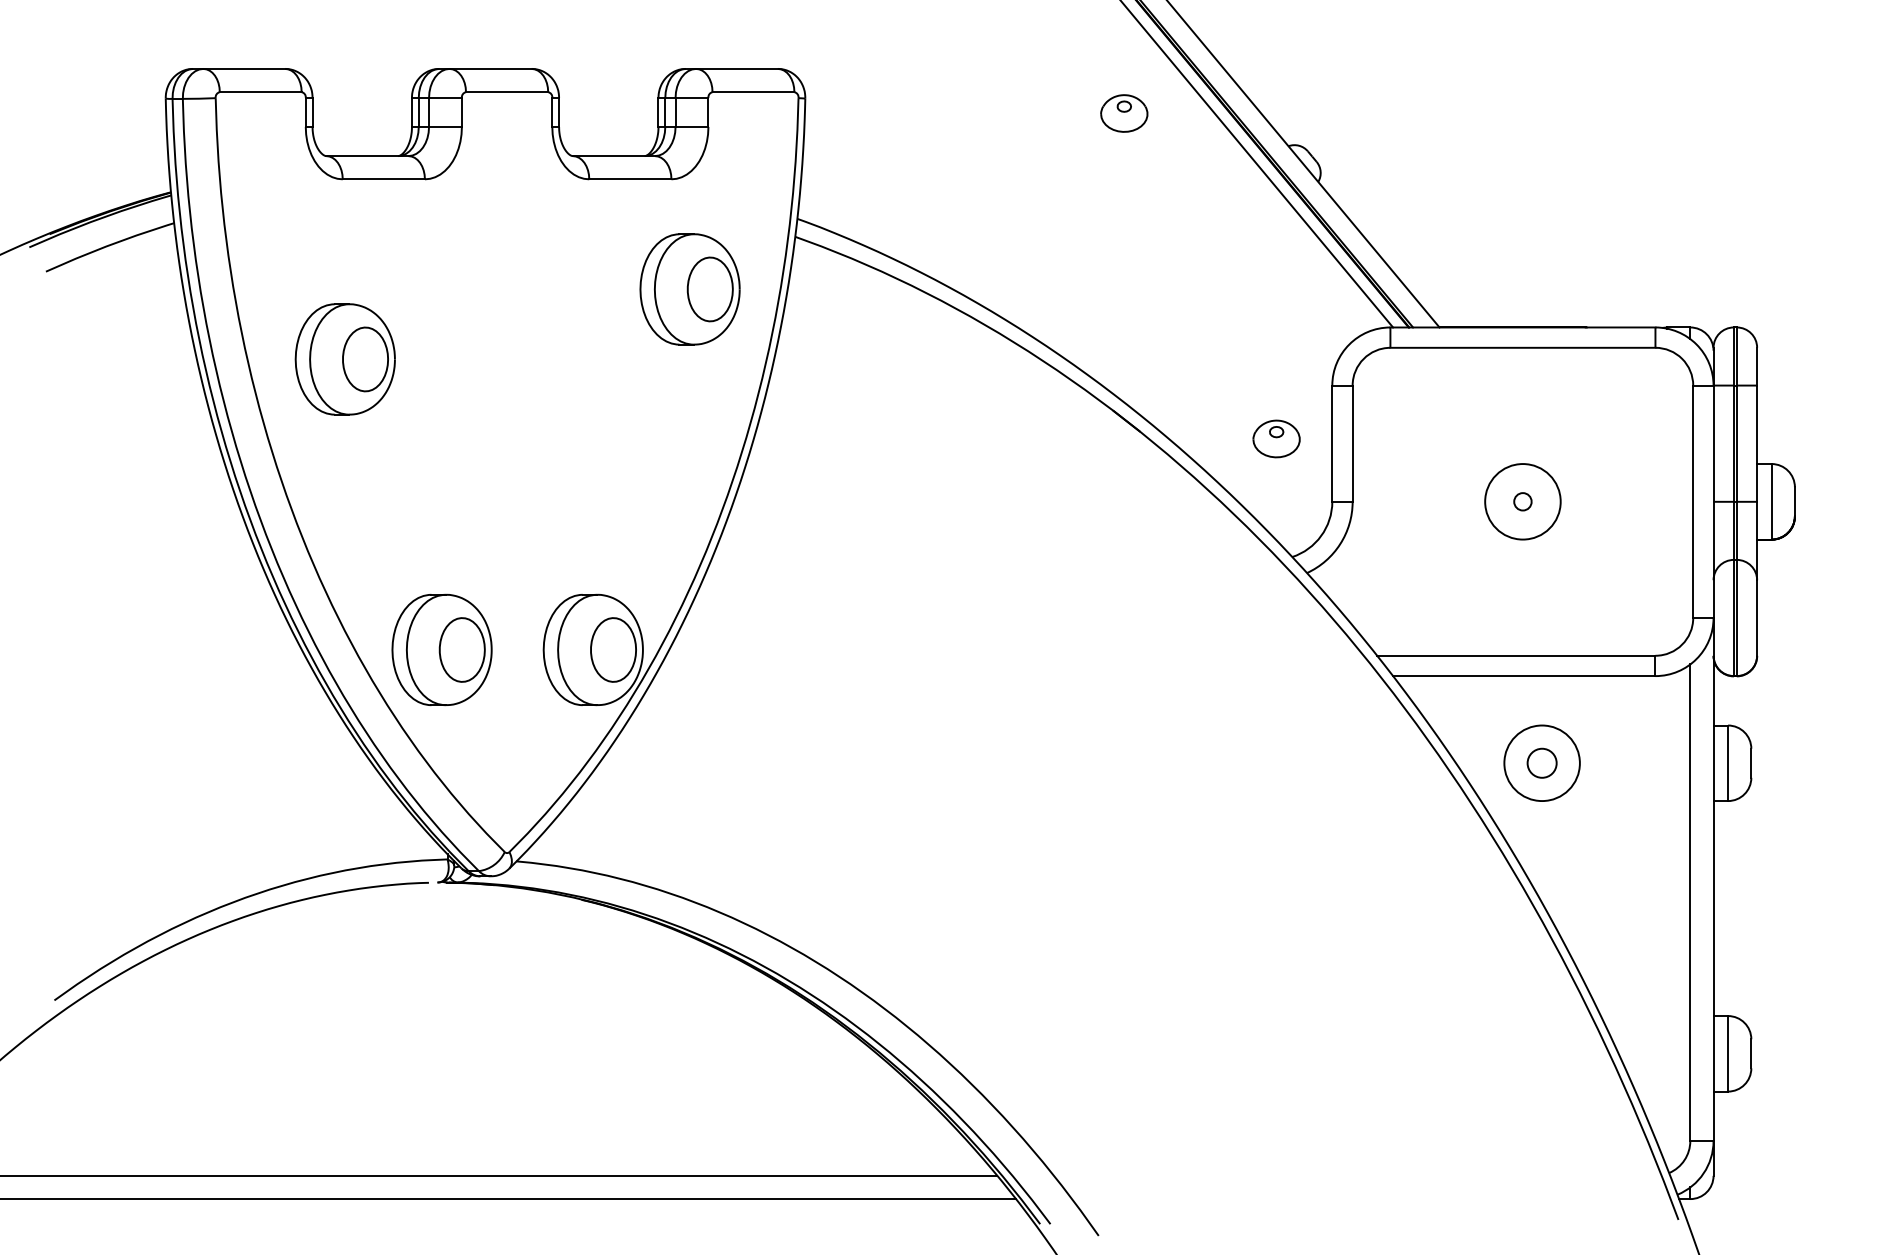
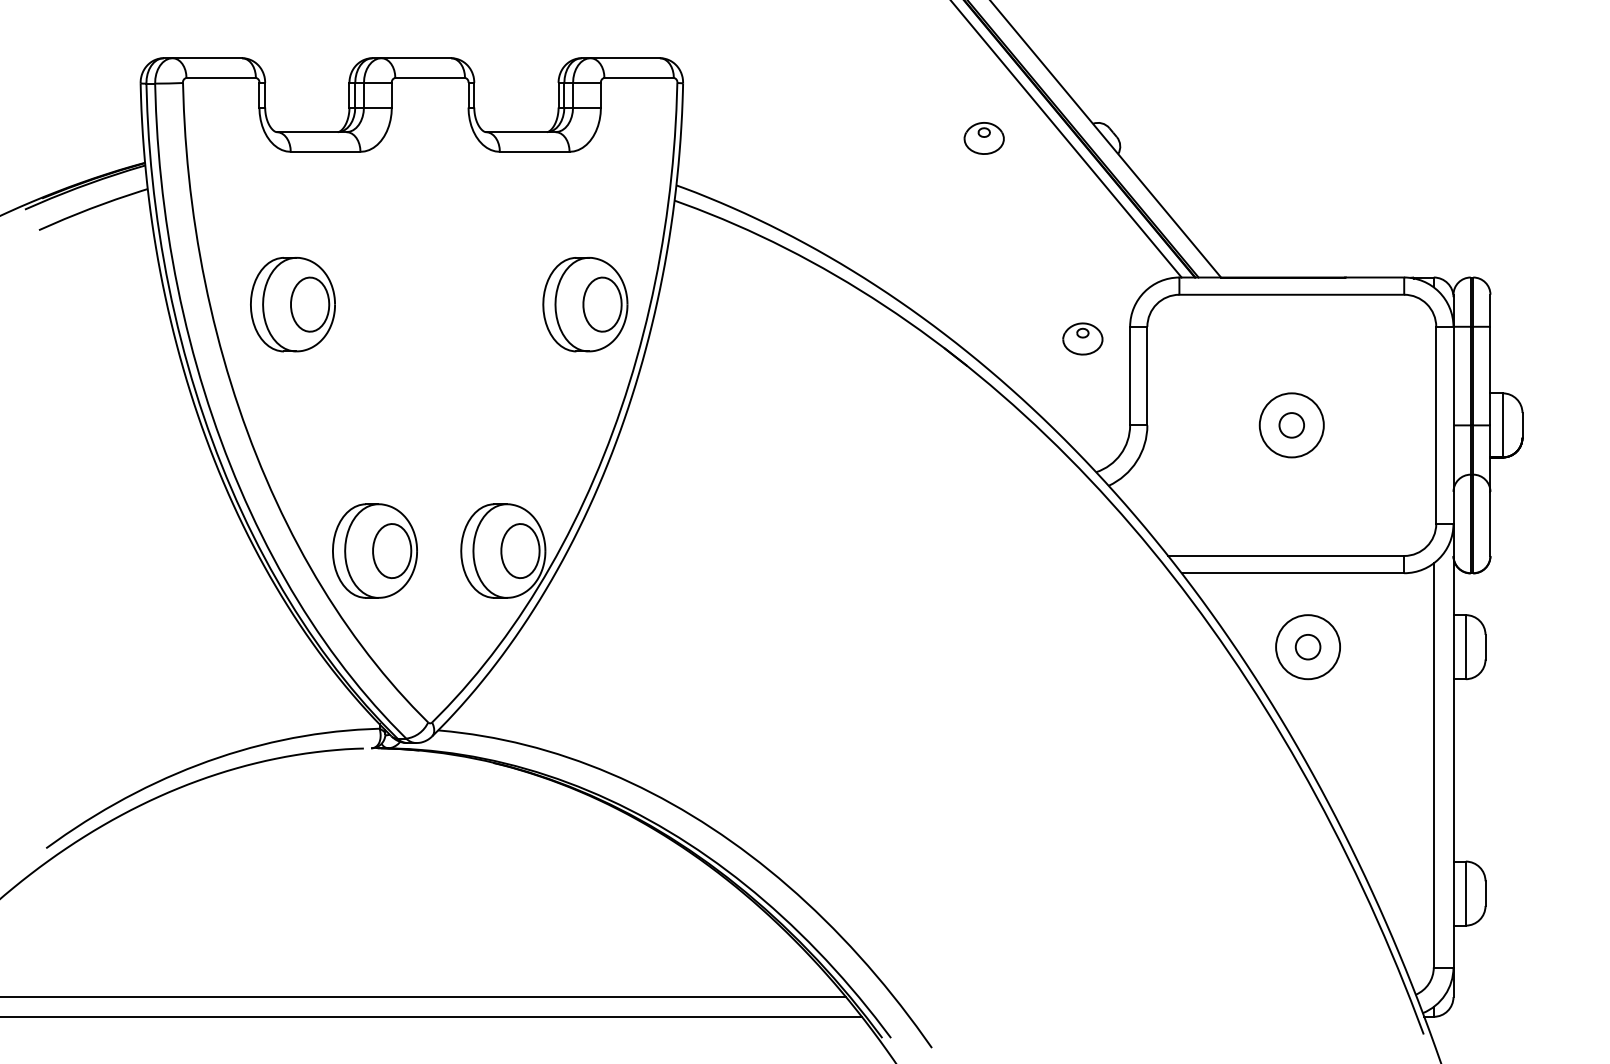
part: (1124, 113) -> (984, 138), moved
part: (689, 289) -> (584, 304), moved
part: (1276, 438) -> (1082, 338), moved
circle: (1522, 501) -> (1291, 425), size x1.67

